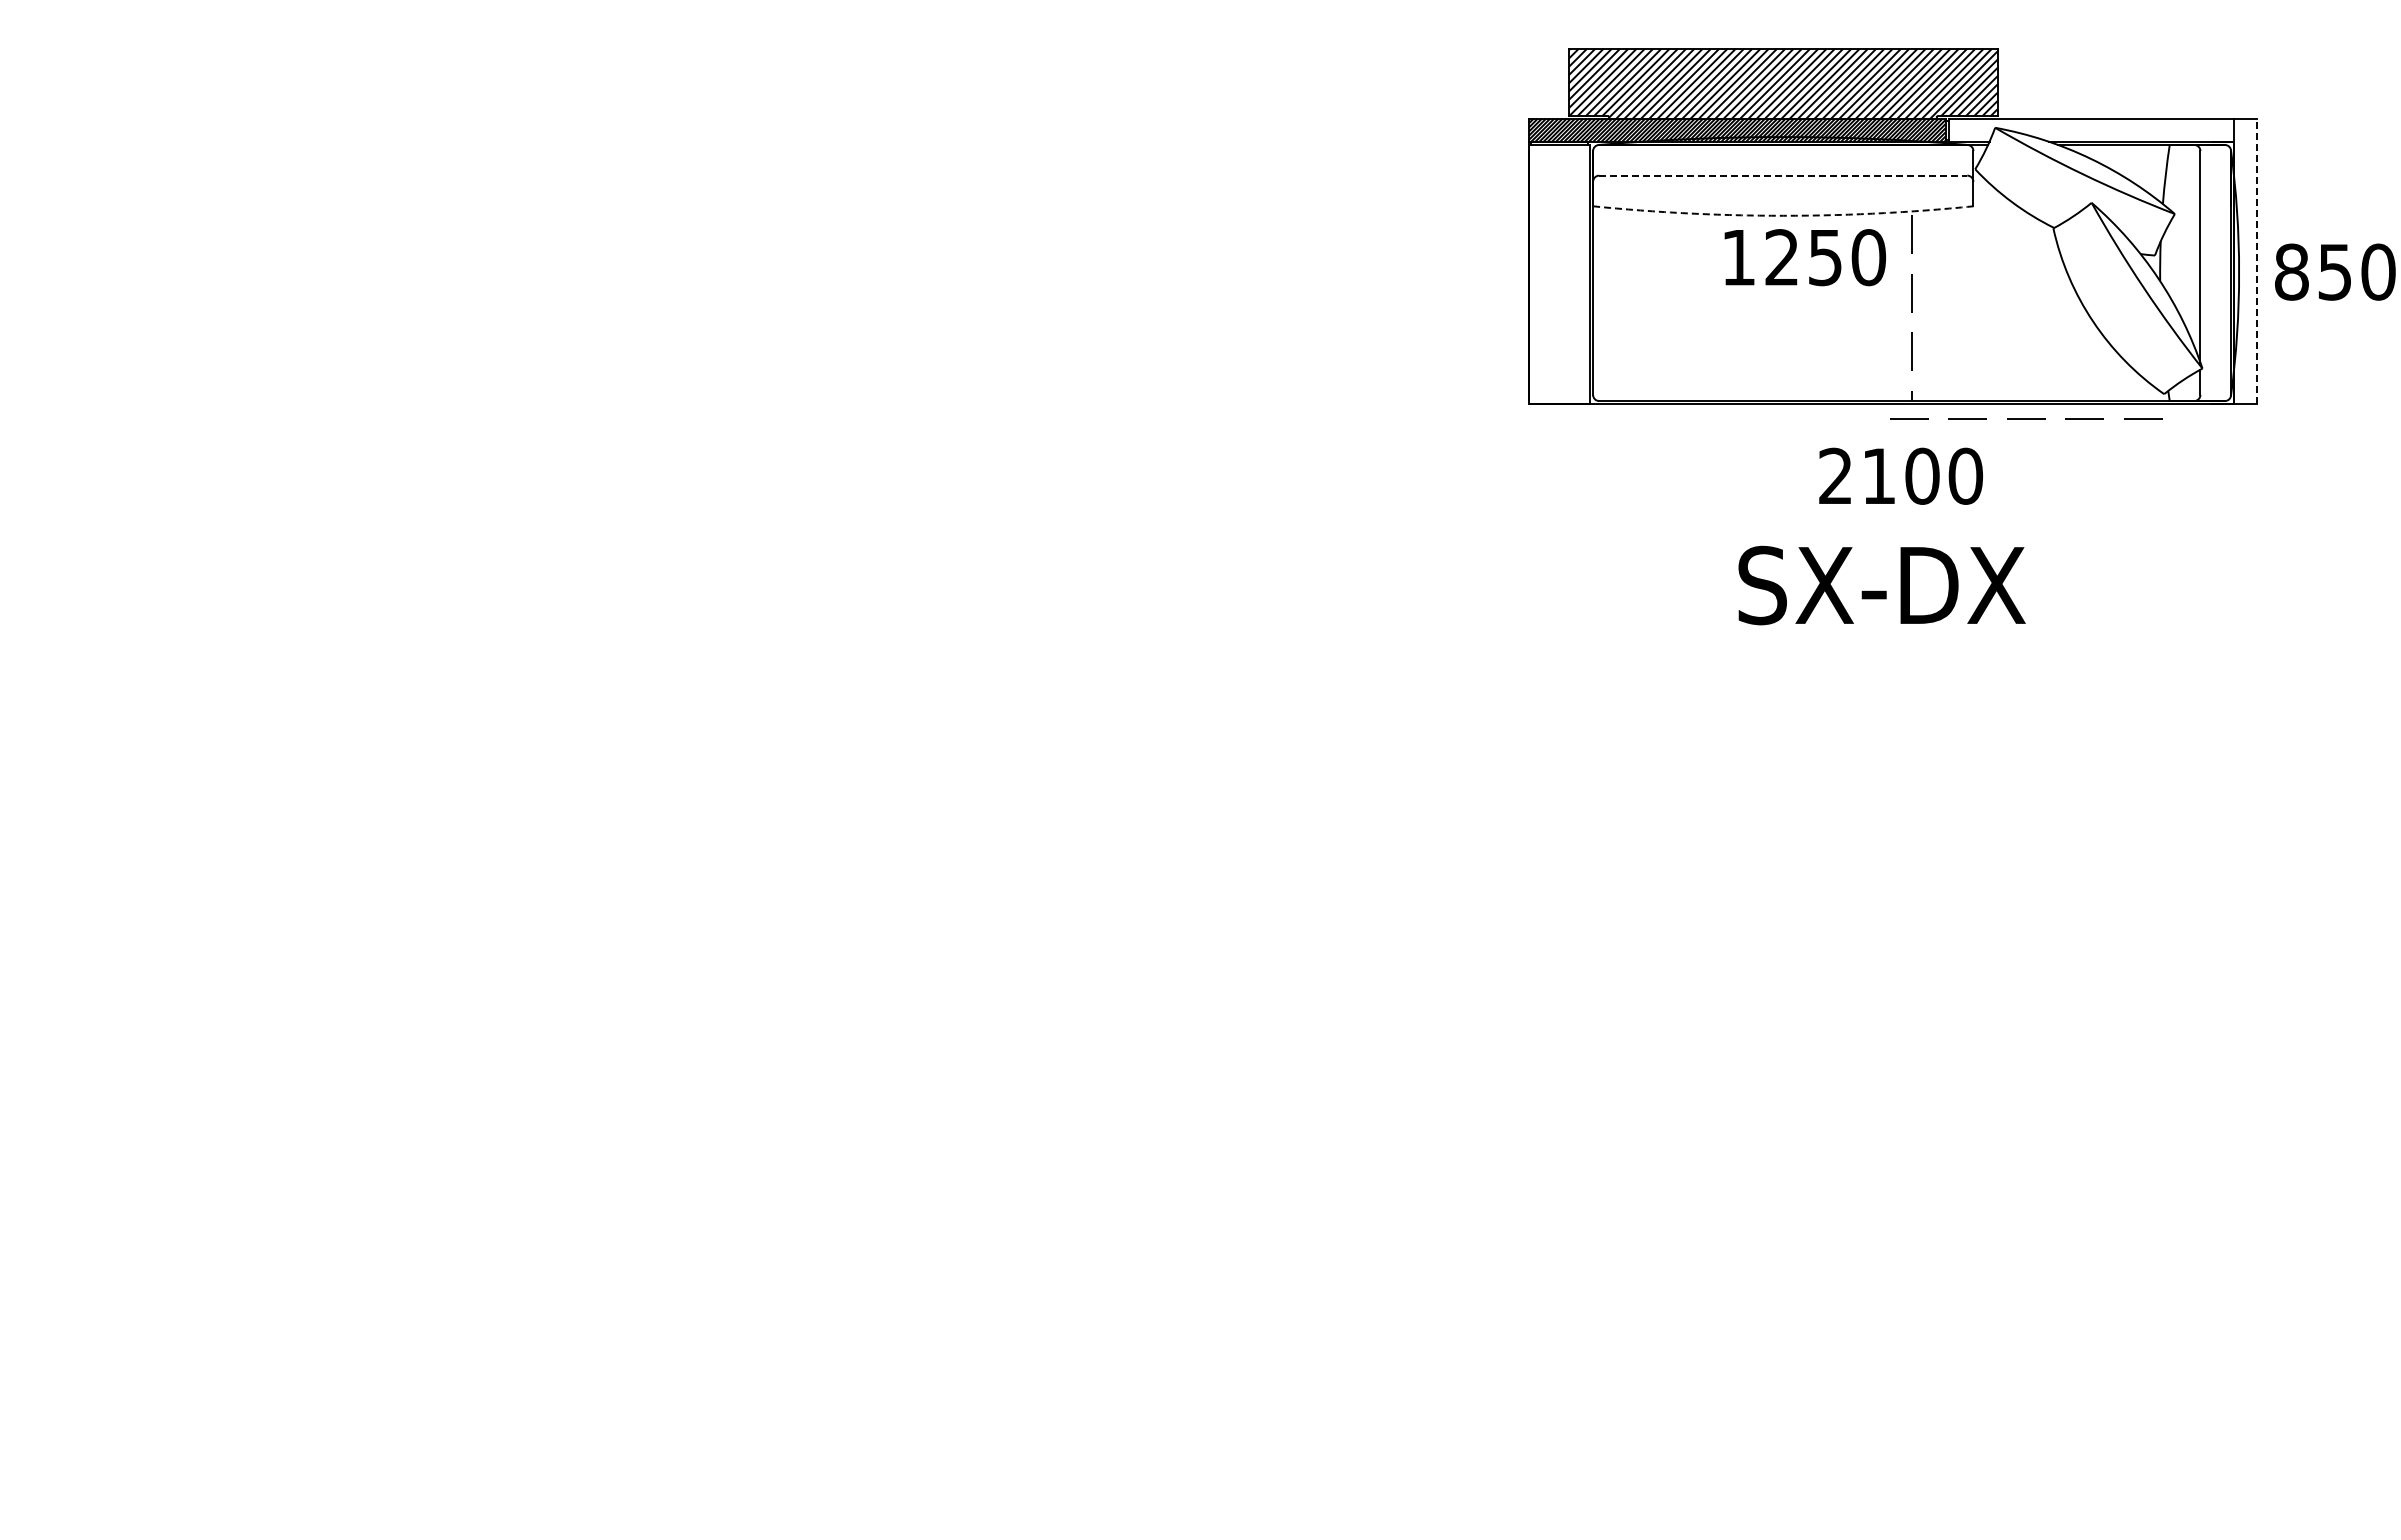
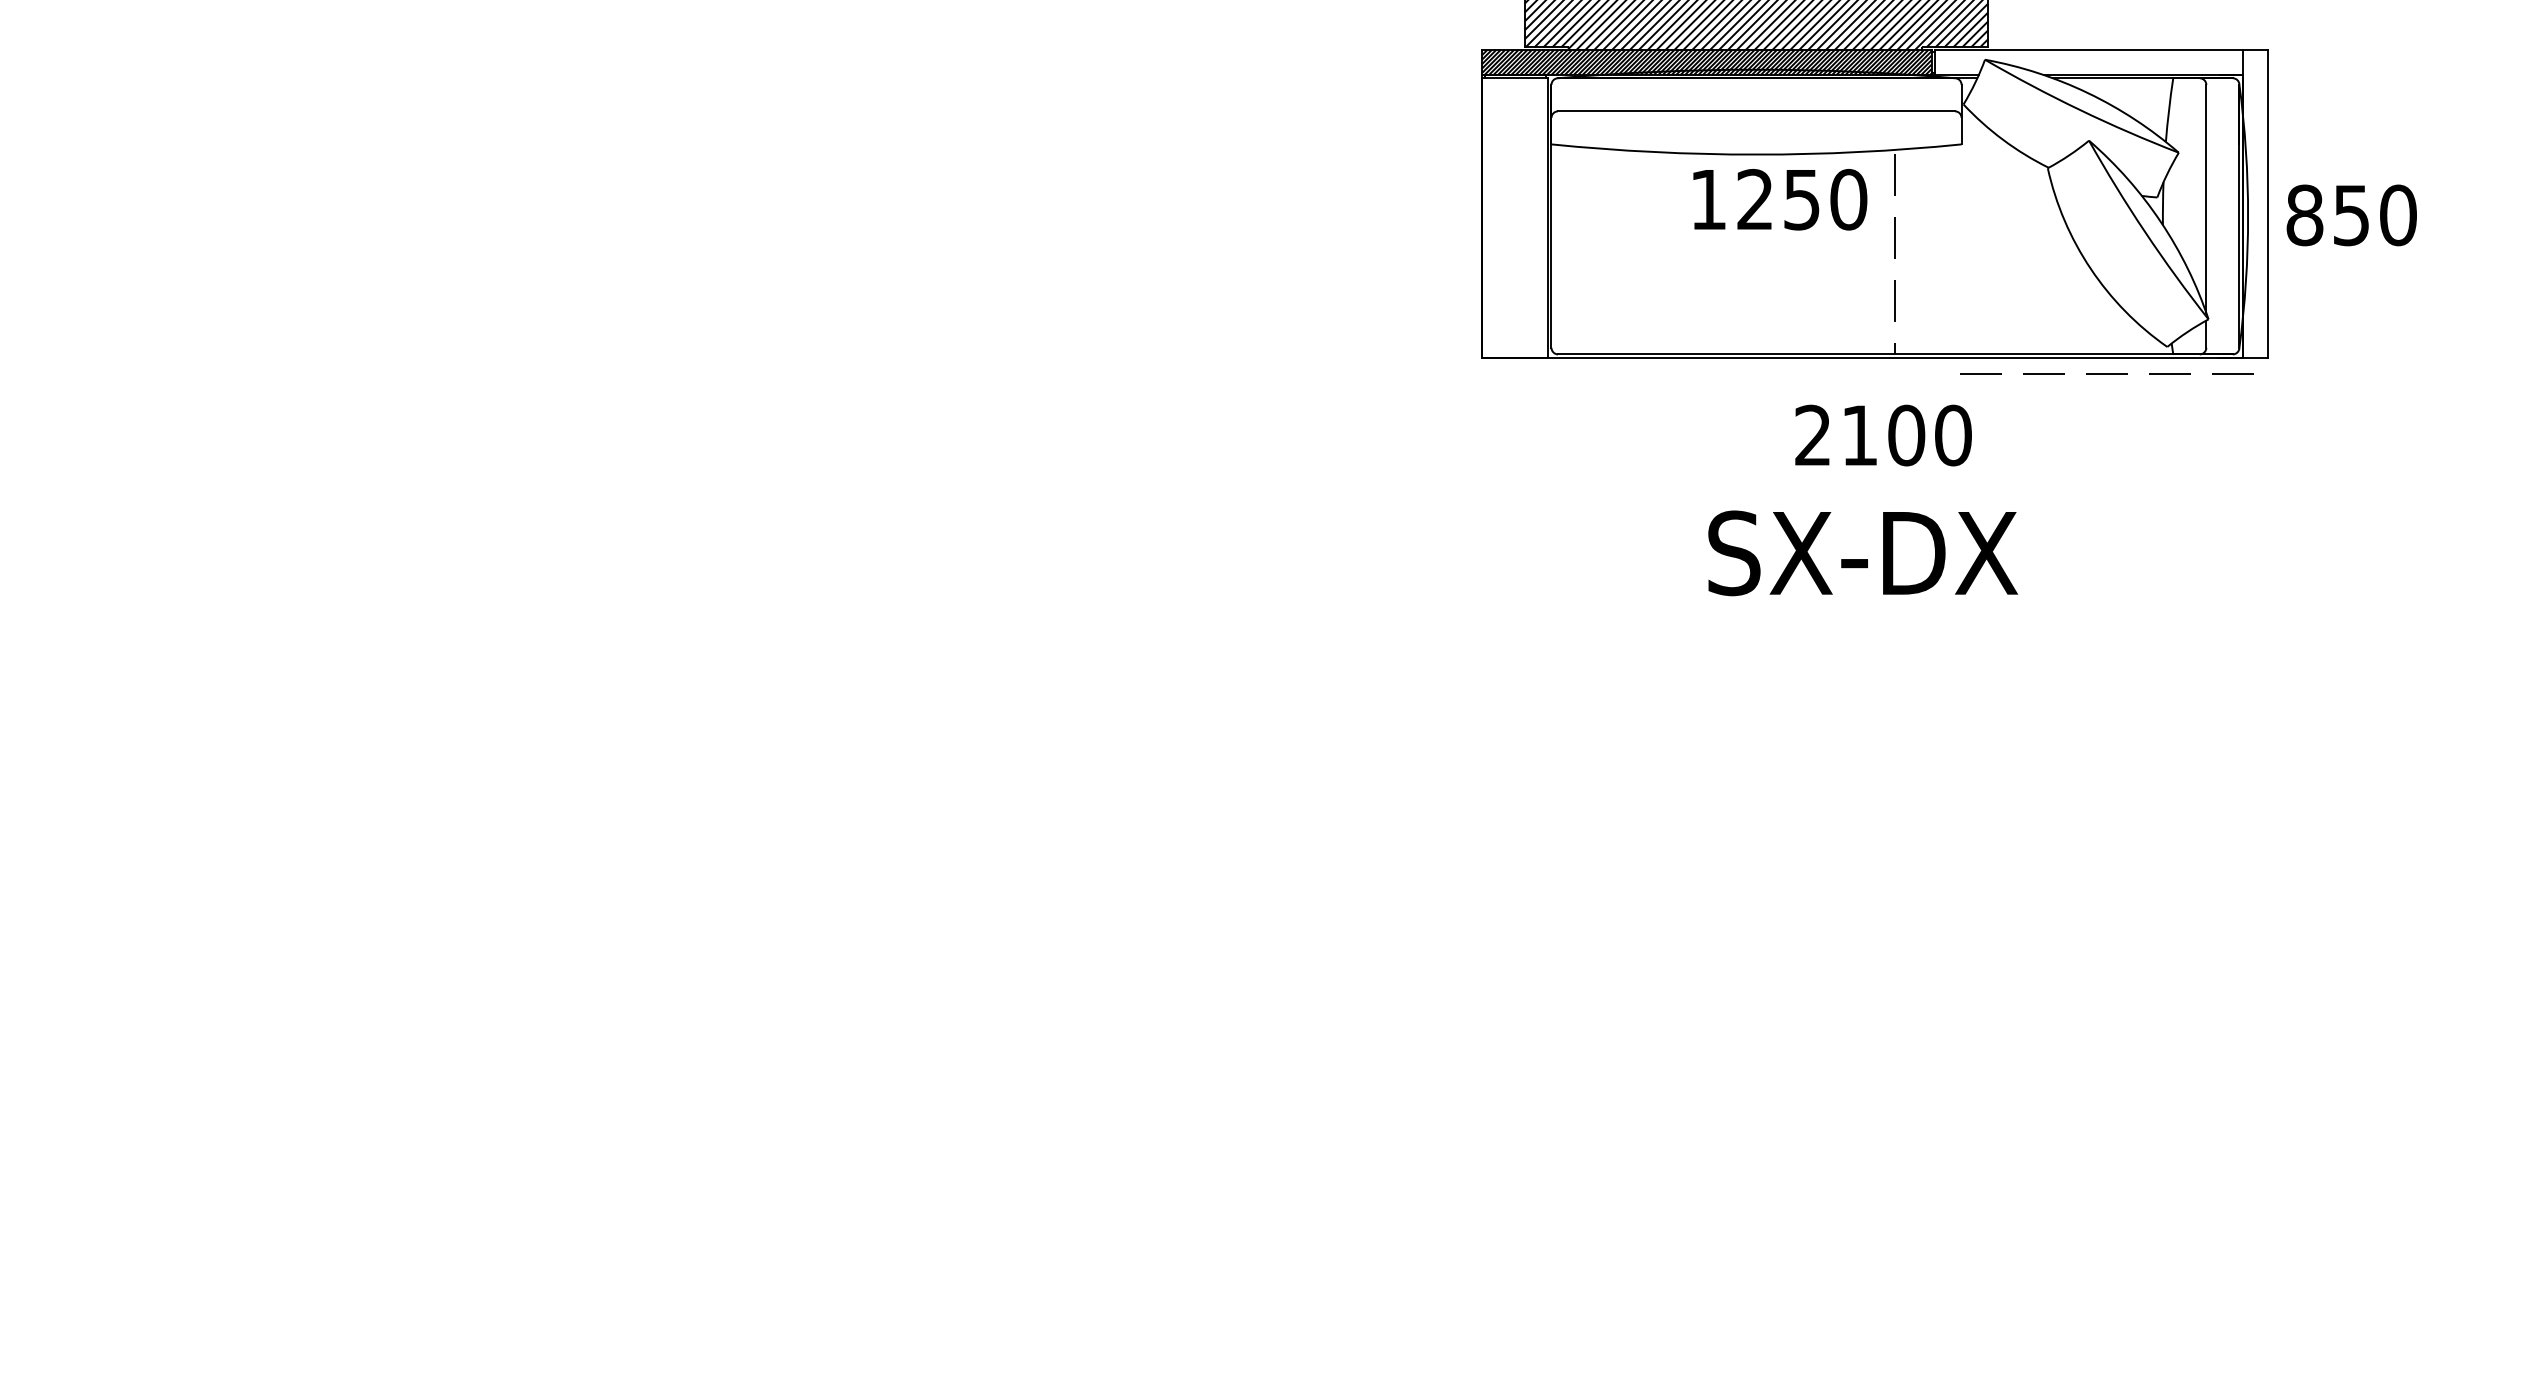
line: (1783, 175) -> (1756, 111), dashed -> solid
arc: (1783, 215) -> (1756, 154), dashed -> solid
line: (2257, 261) -> (2267, 203), dashed -> solid
line: (2026, 418) -> (2107, 373), moved

